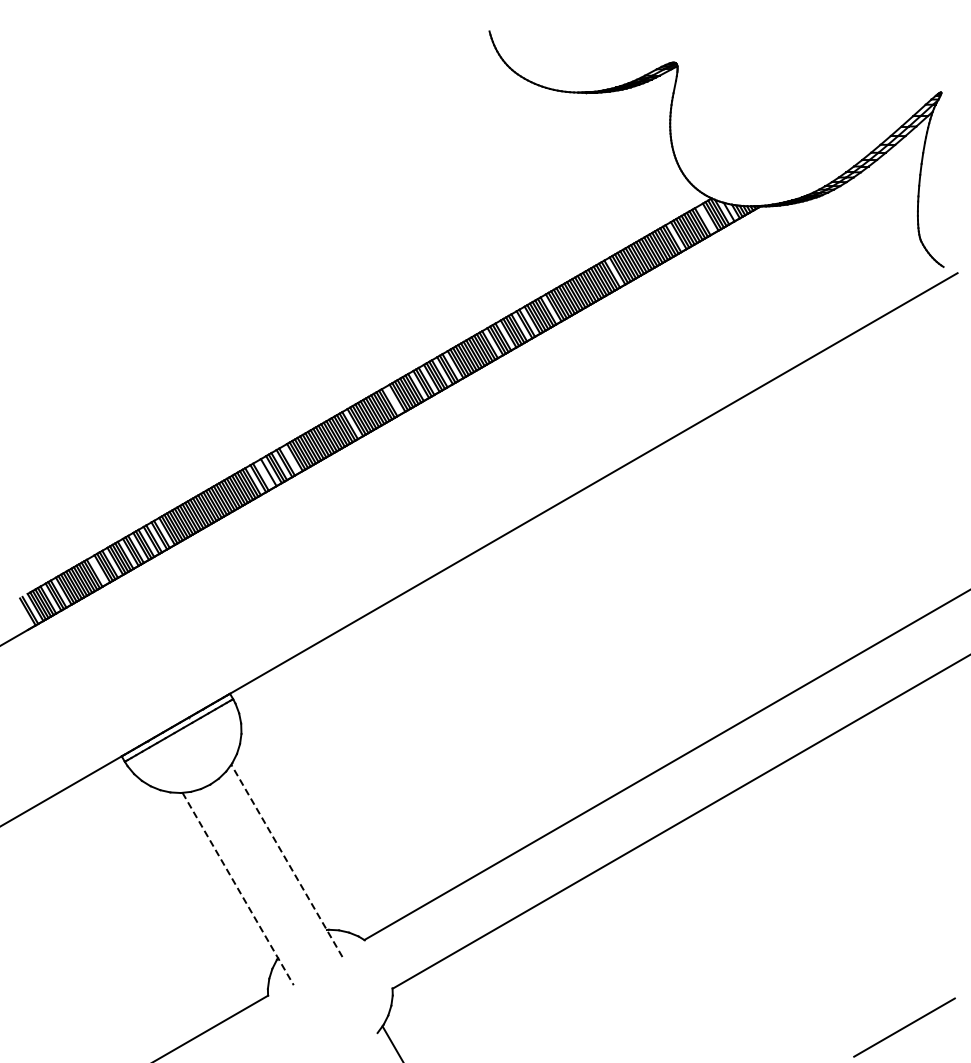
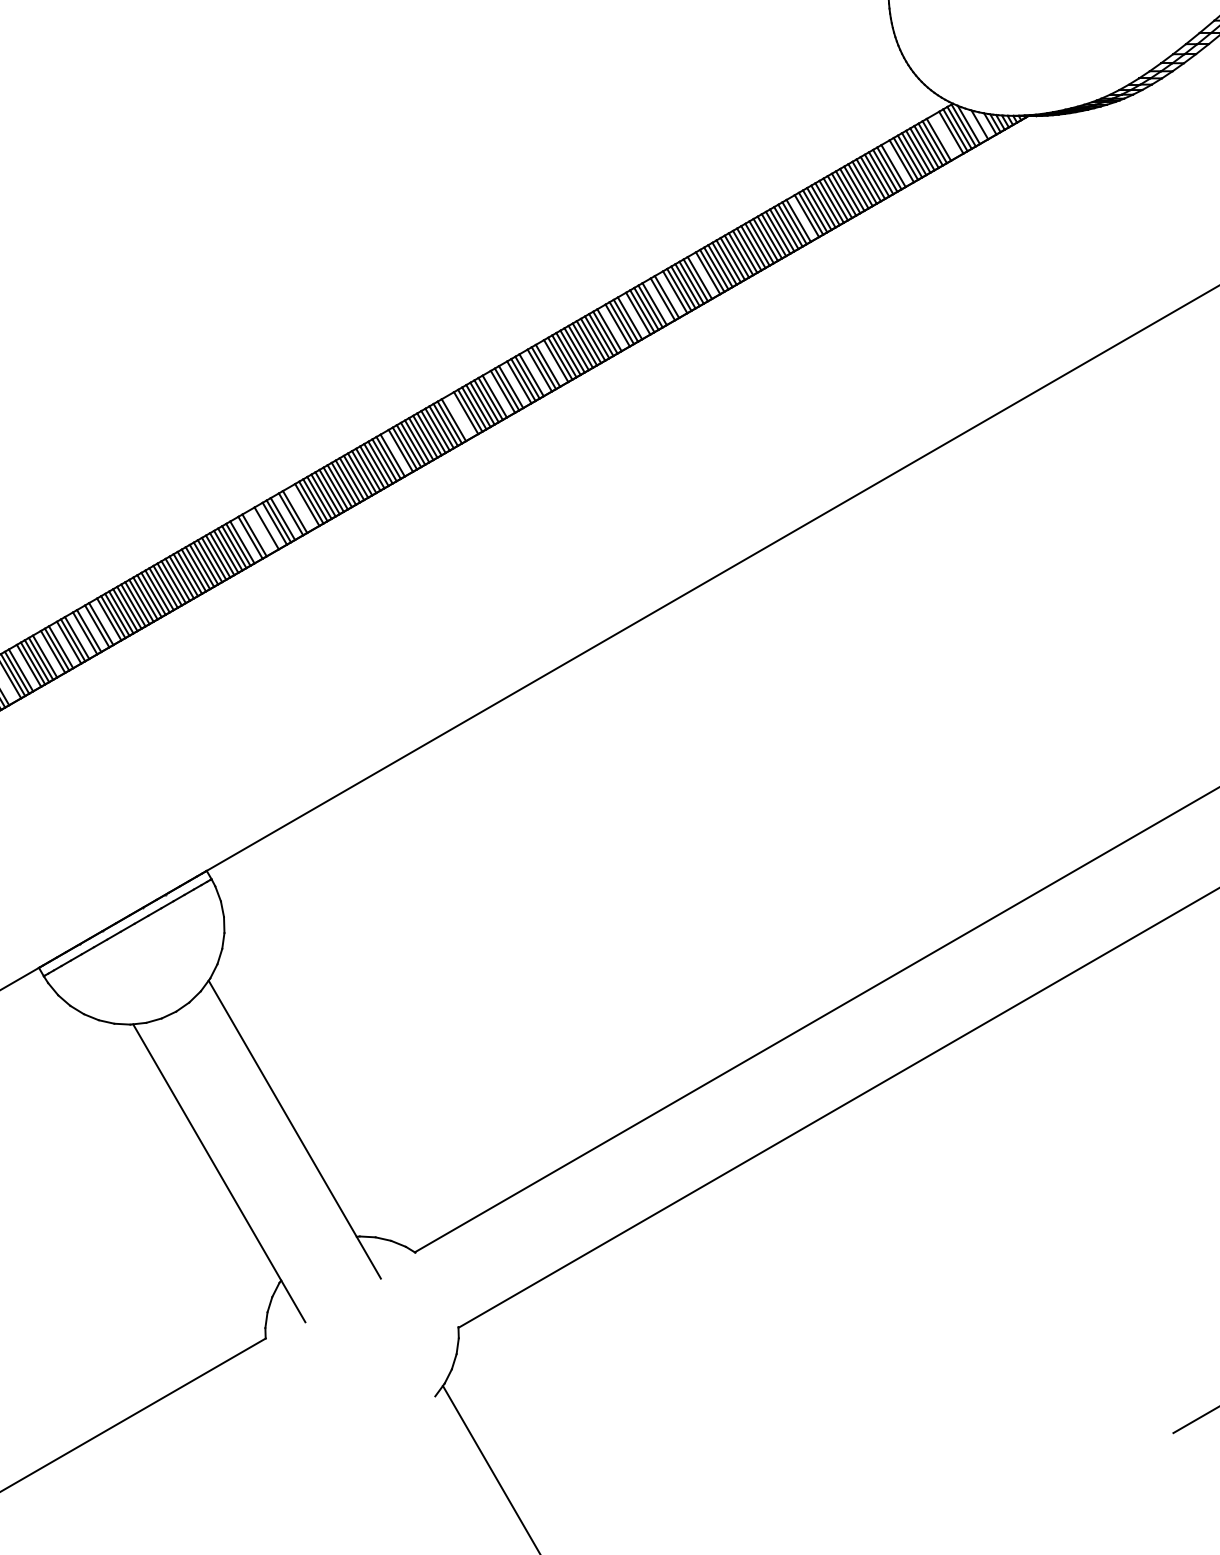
line: (286, 860) -> (294, 1129), dashed -> solid
line: (238, 889) -> (219, 1174), dashed -> solid

